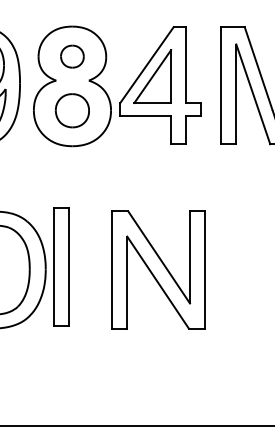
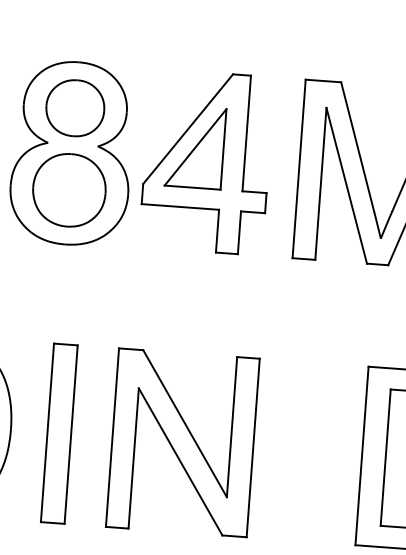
part: (72, 56) -> (75, 107), size x1.67
part: (72, 110) -> (69, 190), size x1.43
part: (61, 266) -> (59, 432), moved

